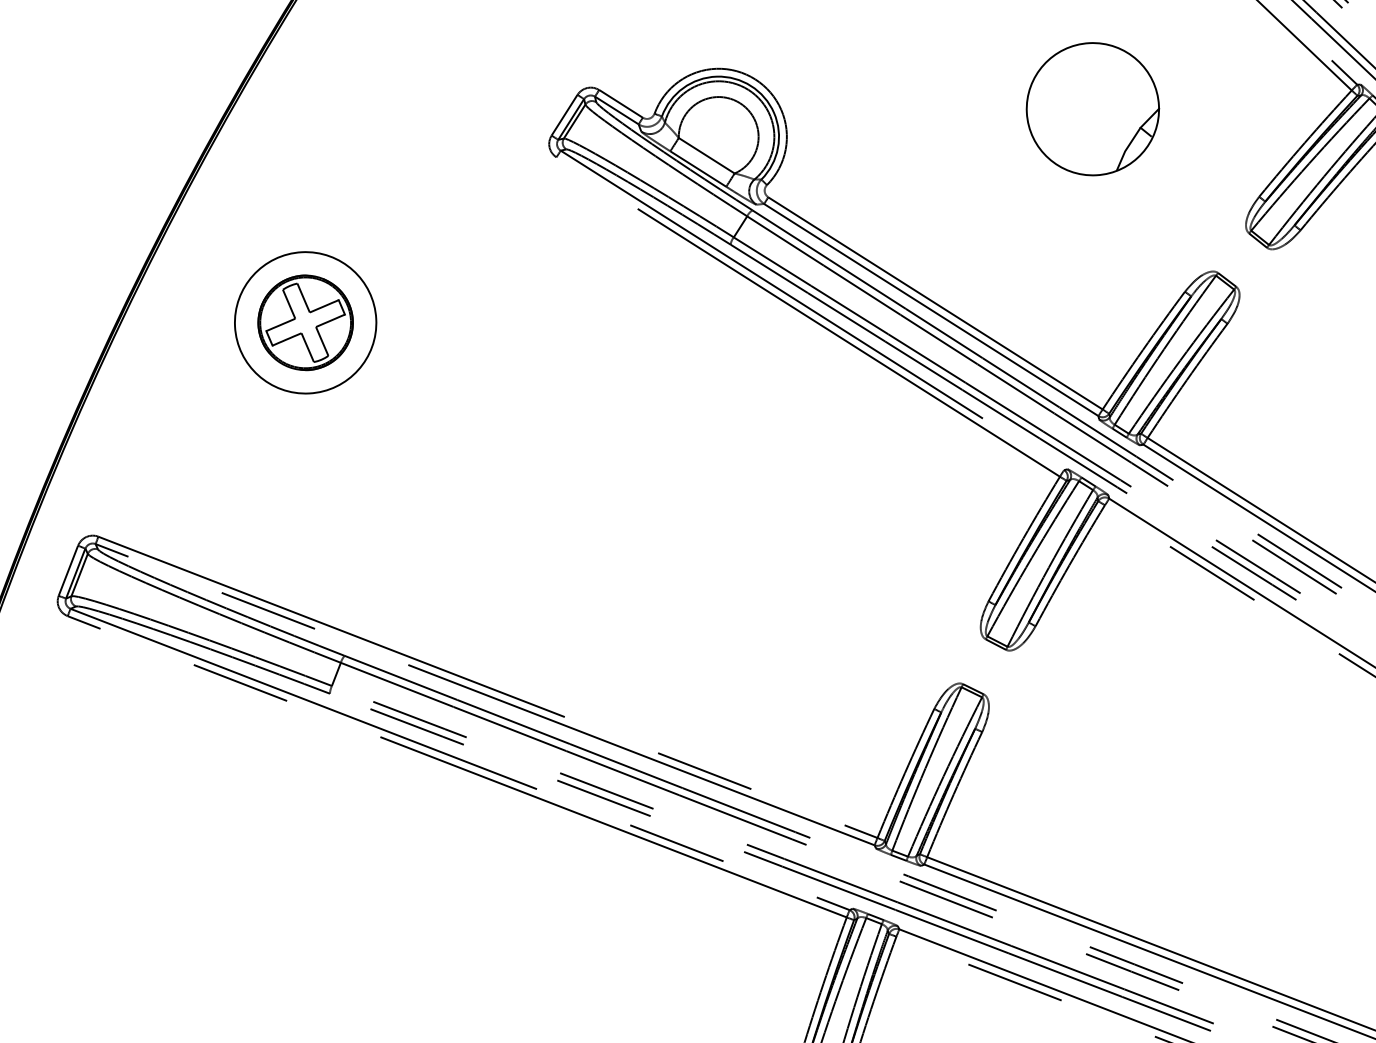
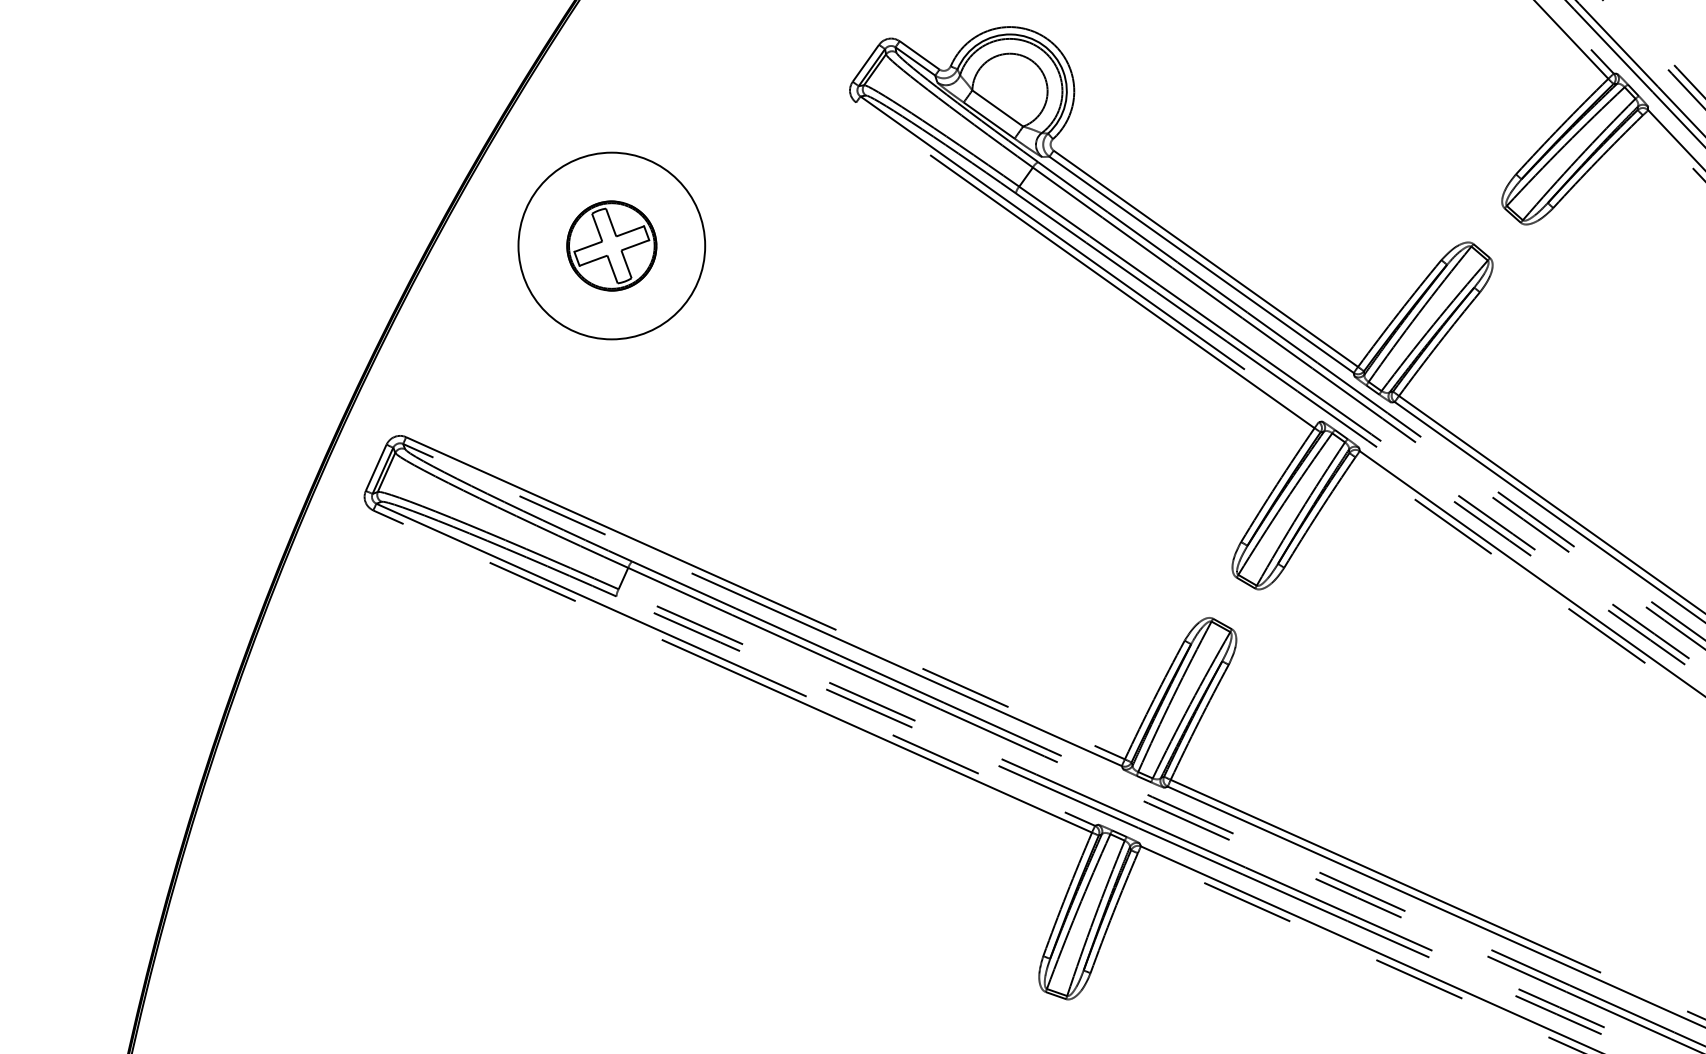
part: (1092, 109) -> (1363, 83), removed
circle: (305, 322) -> (611, 245), size x1.4

